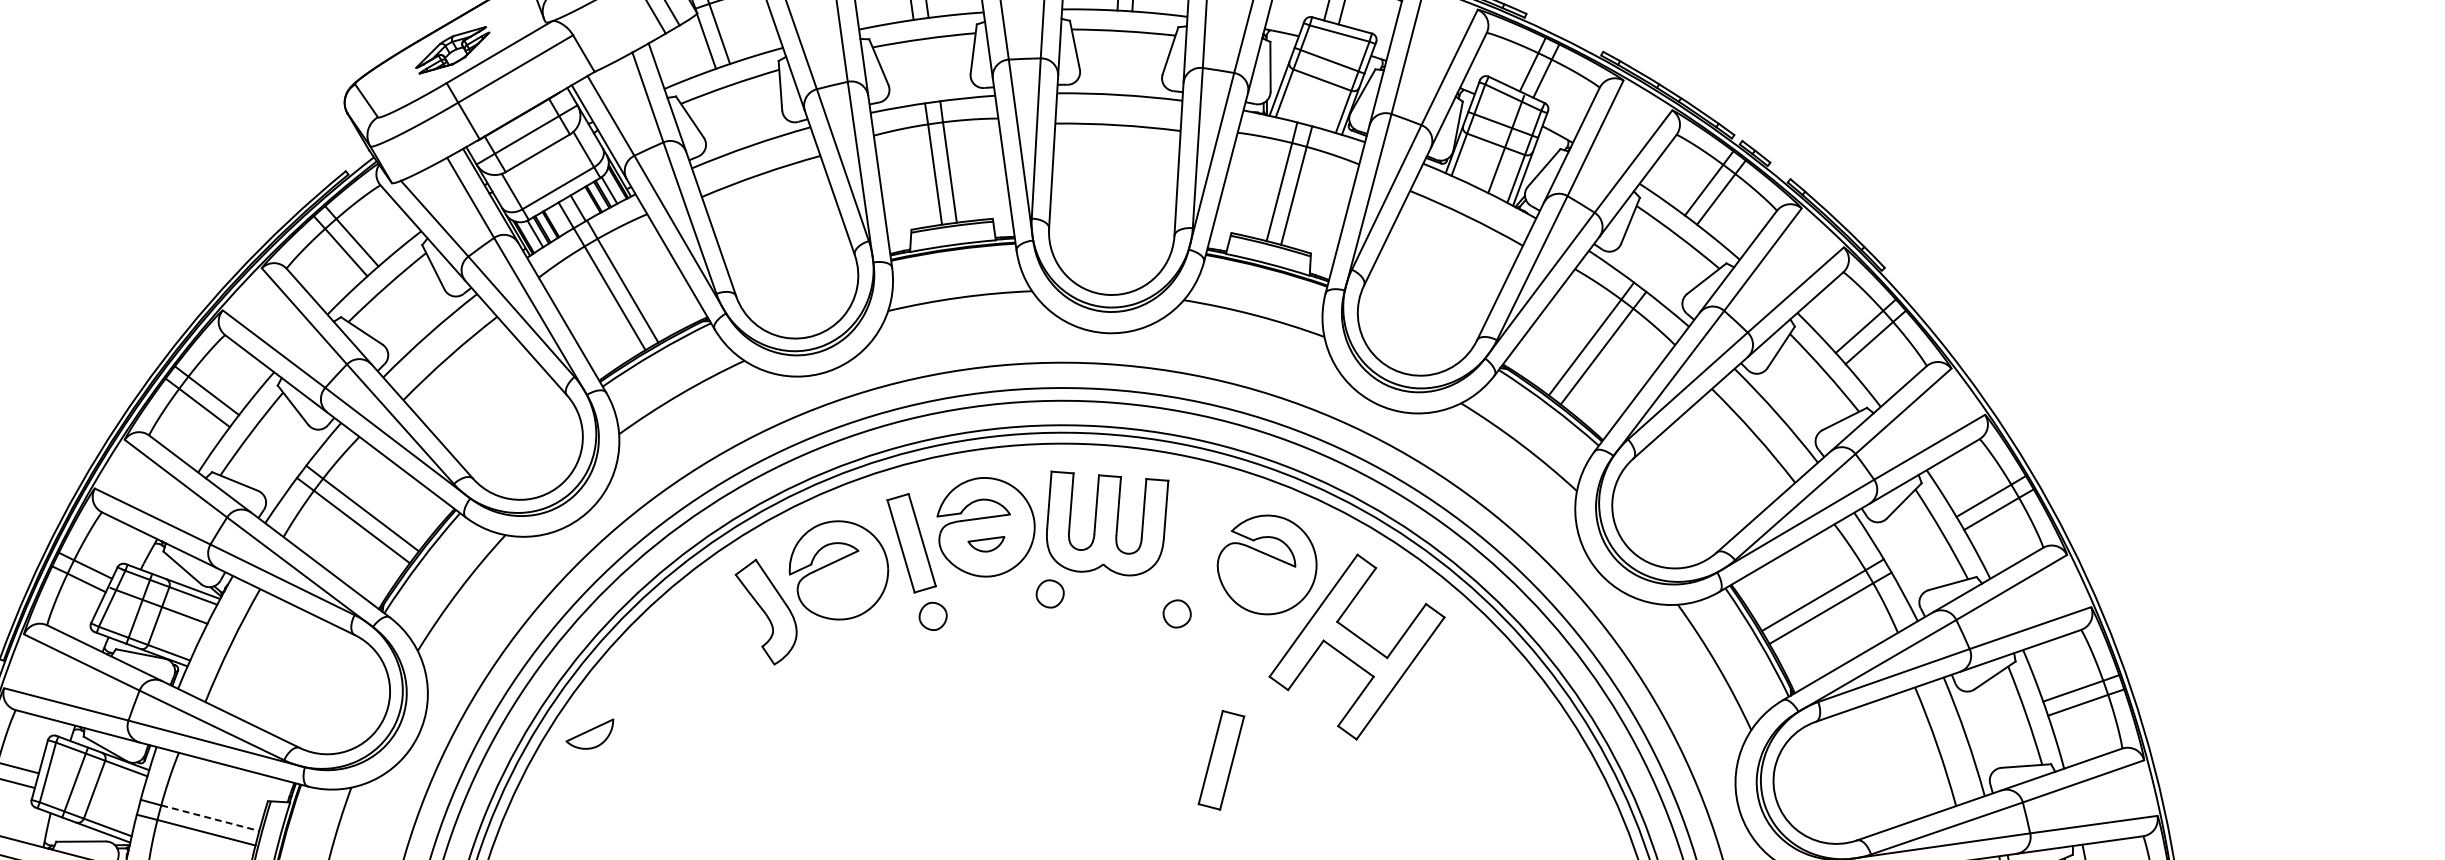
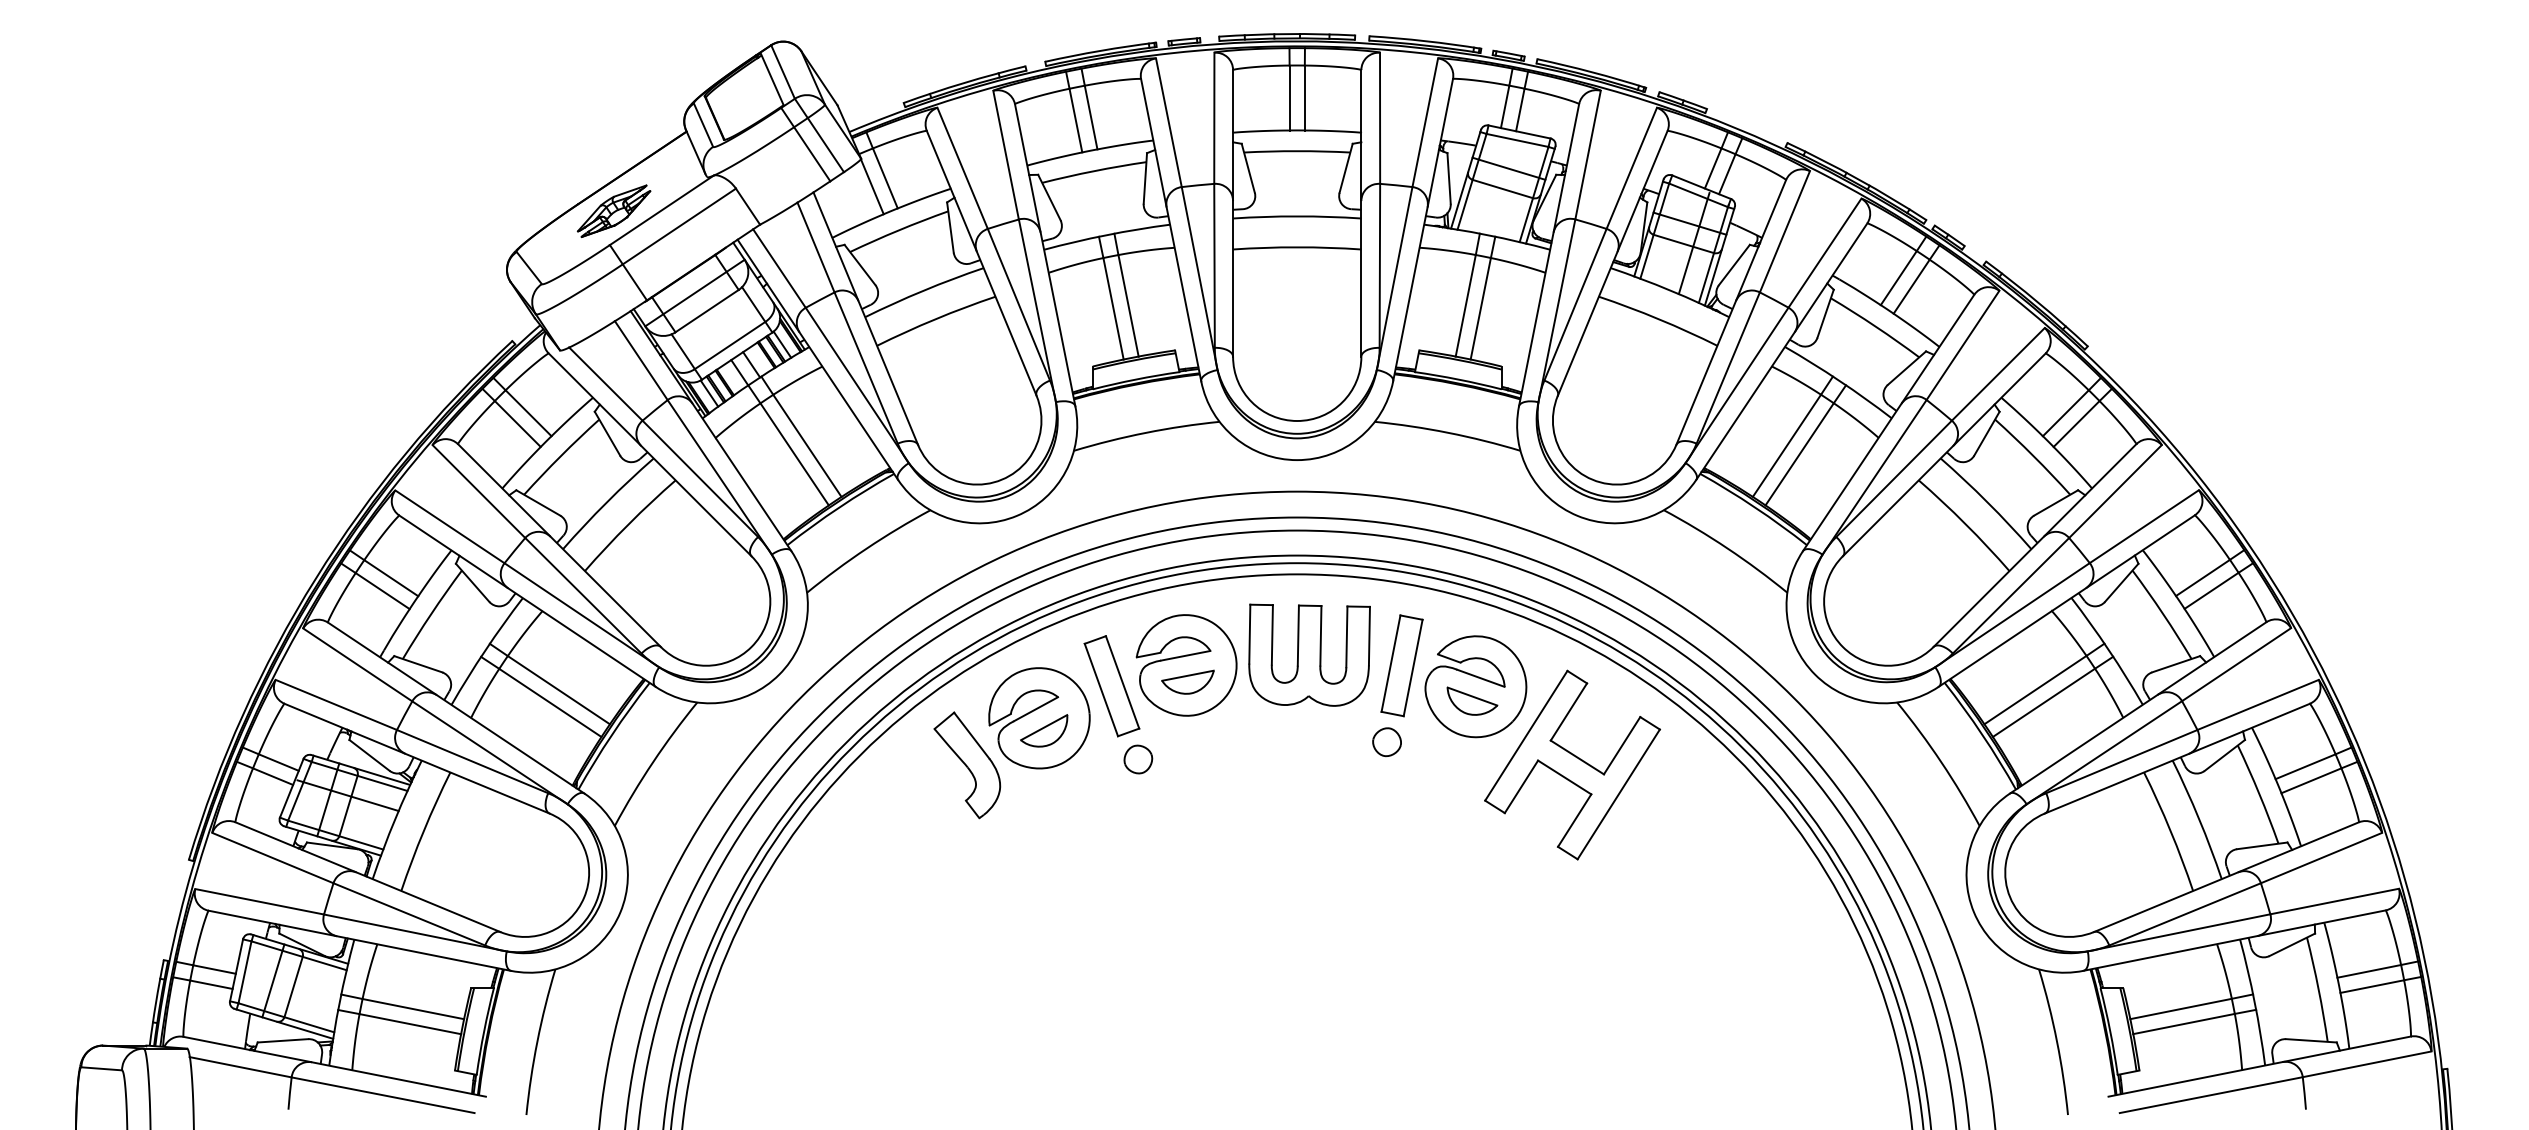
part: (985, 543) -> (1187, 681), size x1.43
part: (1263, 578) -> (1472, 700), added
part: (1050, 593) -> (1256, 729), removed
part: (590, 733) -> (1044, 730), moved
part: (1220, 759) -> (1401, 665), moved
line: (210, 818) -> (413, 1009), dashed -> solid

